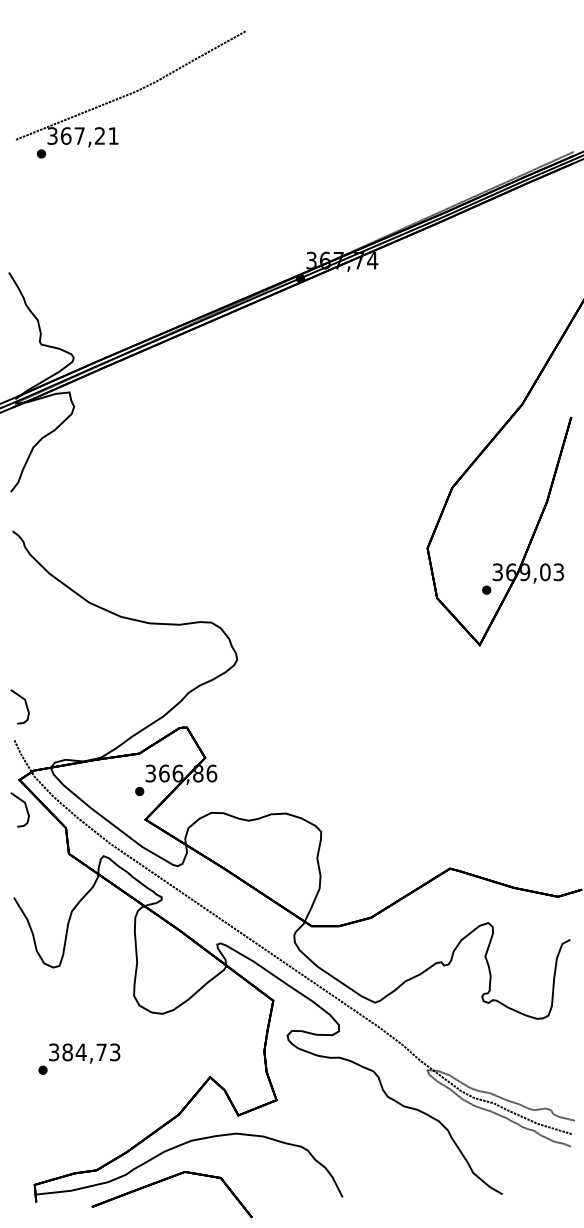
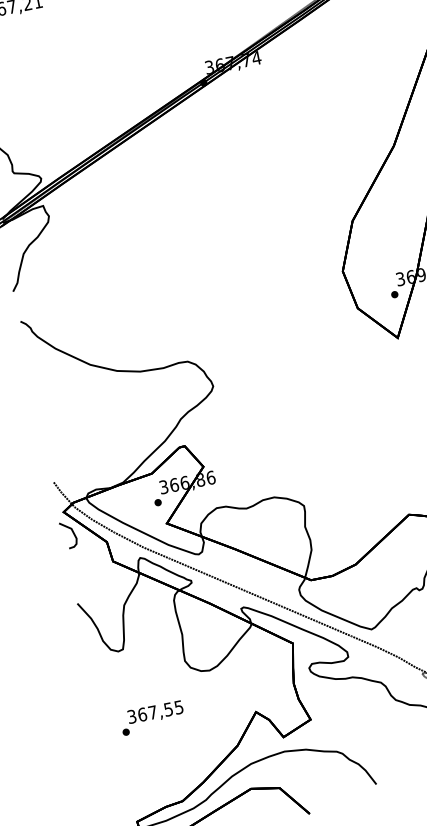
curve: (25, 705) -> (57, 453), removed
text: (91, 1052) -> (160, 711), 384,73 -> 367,55

